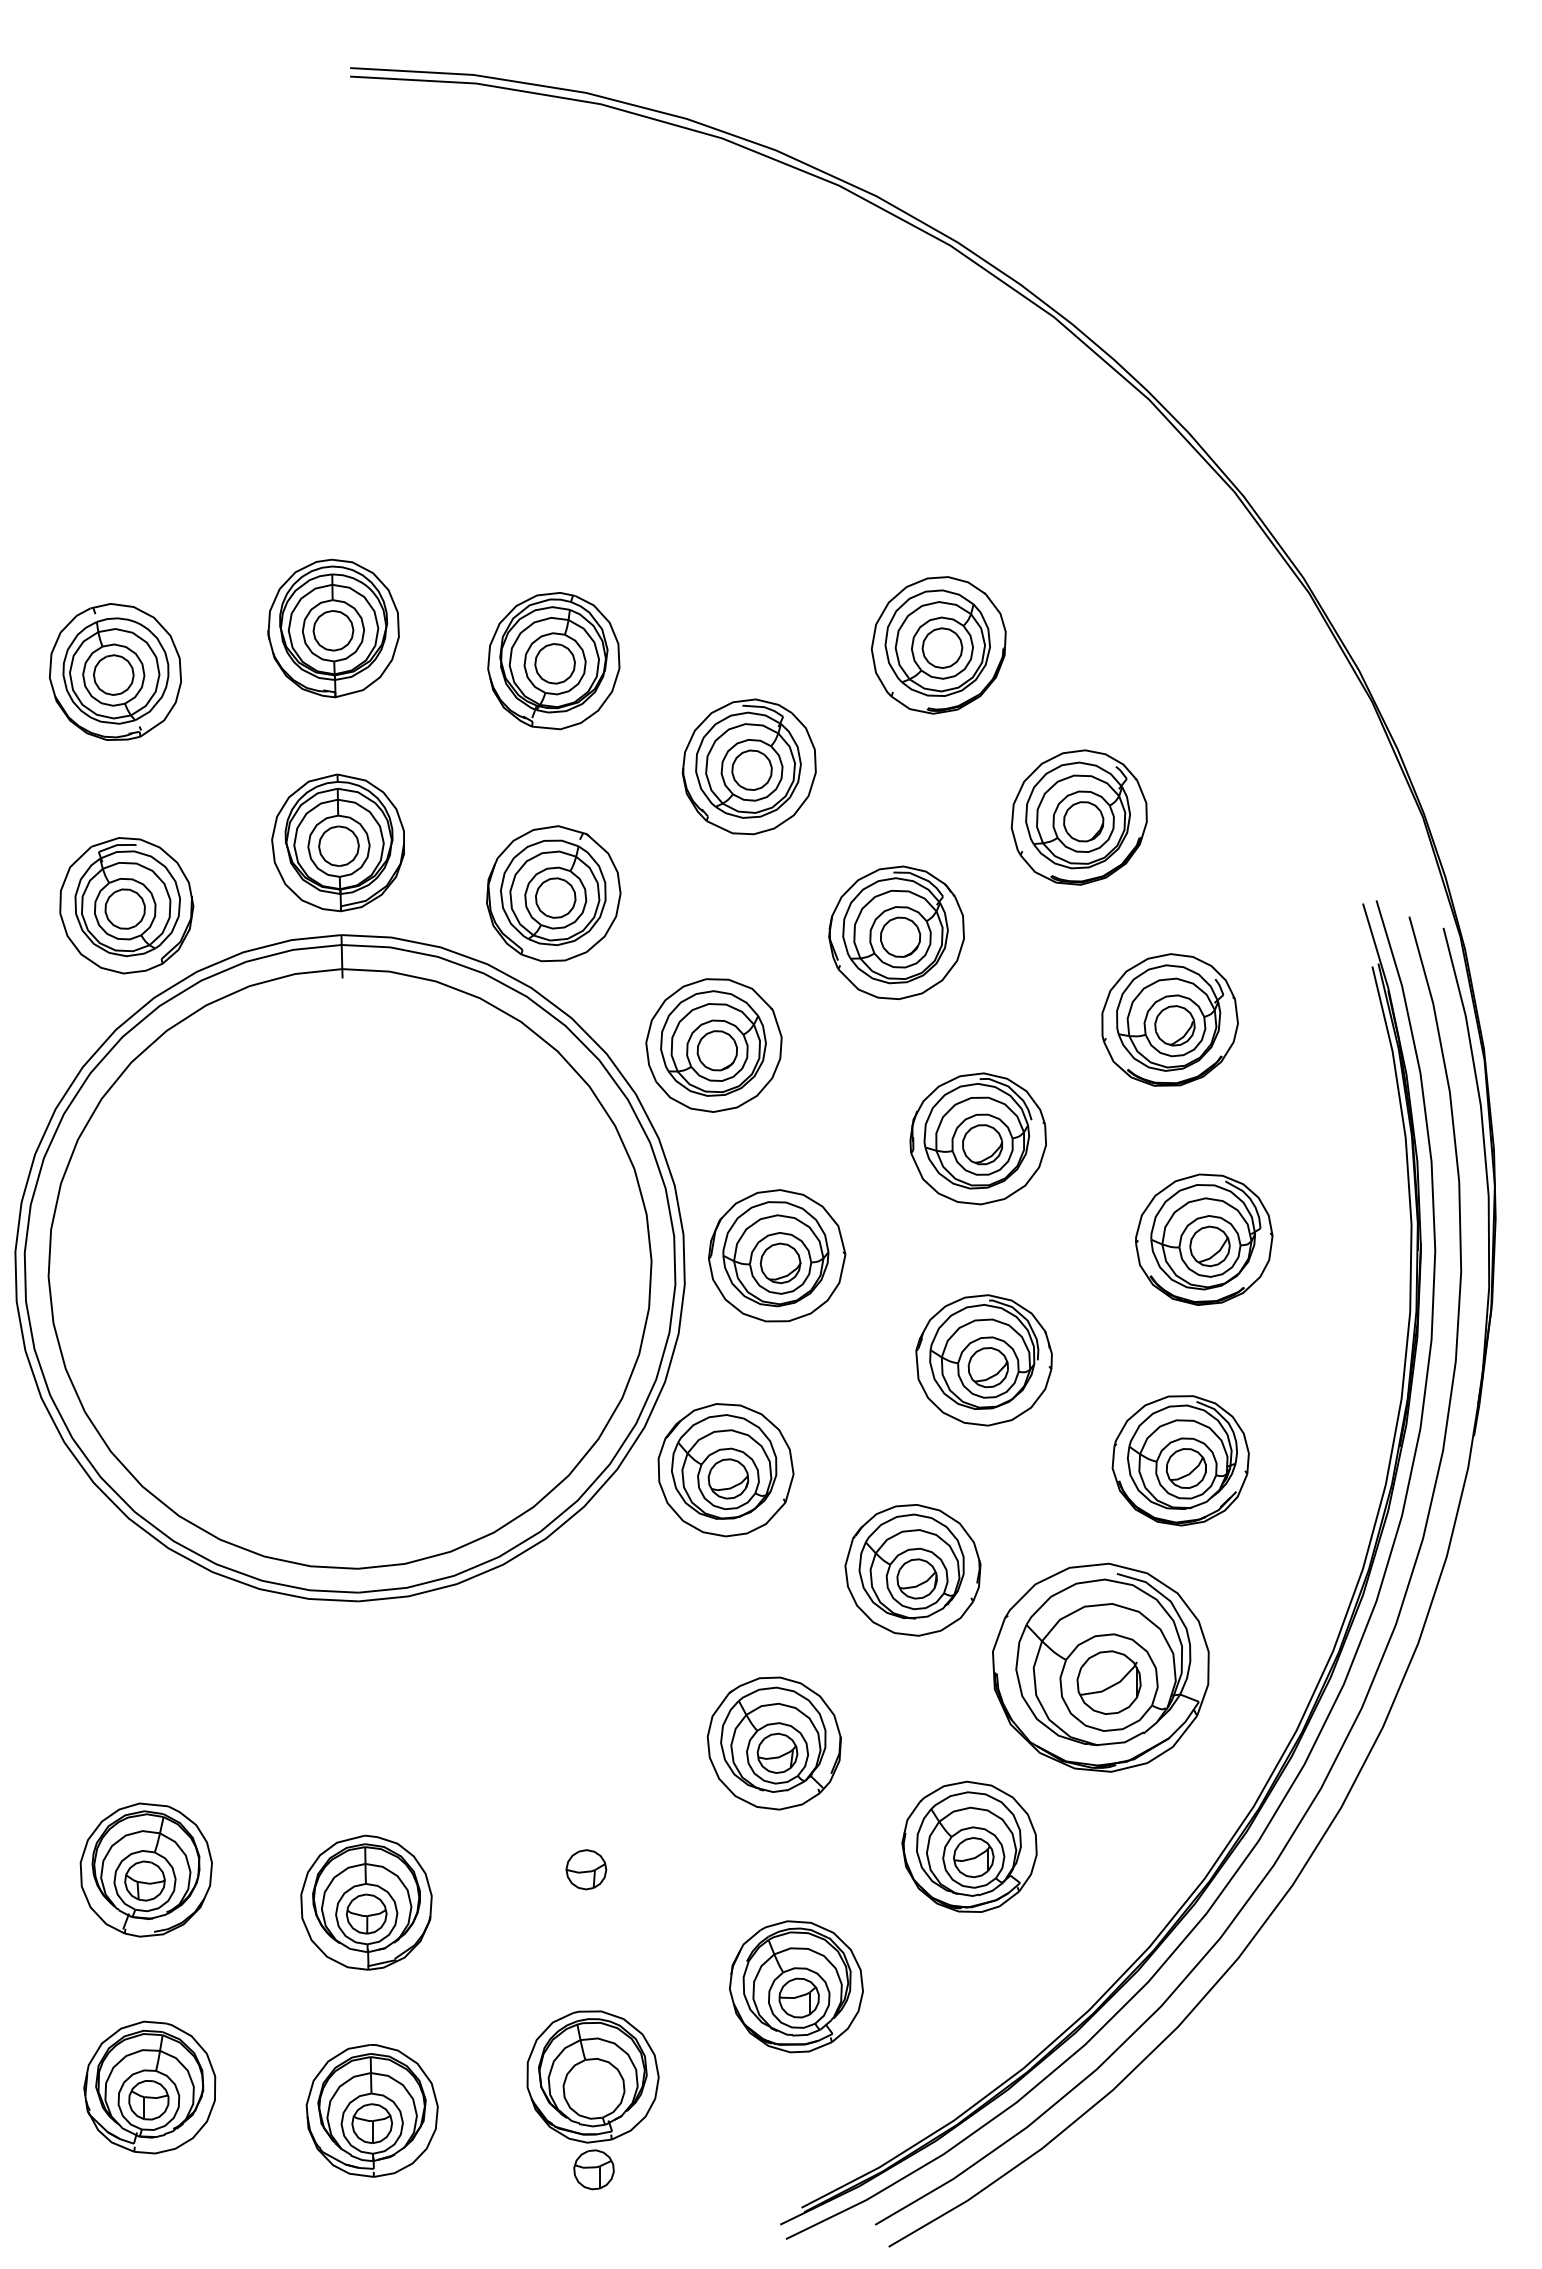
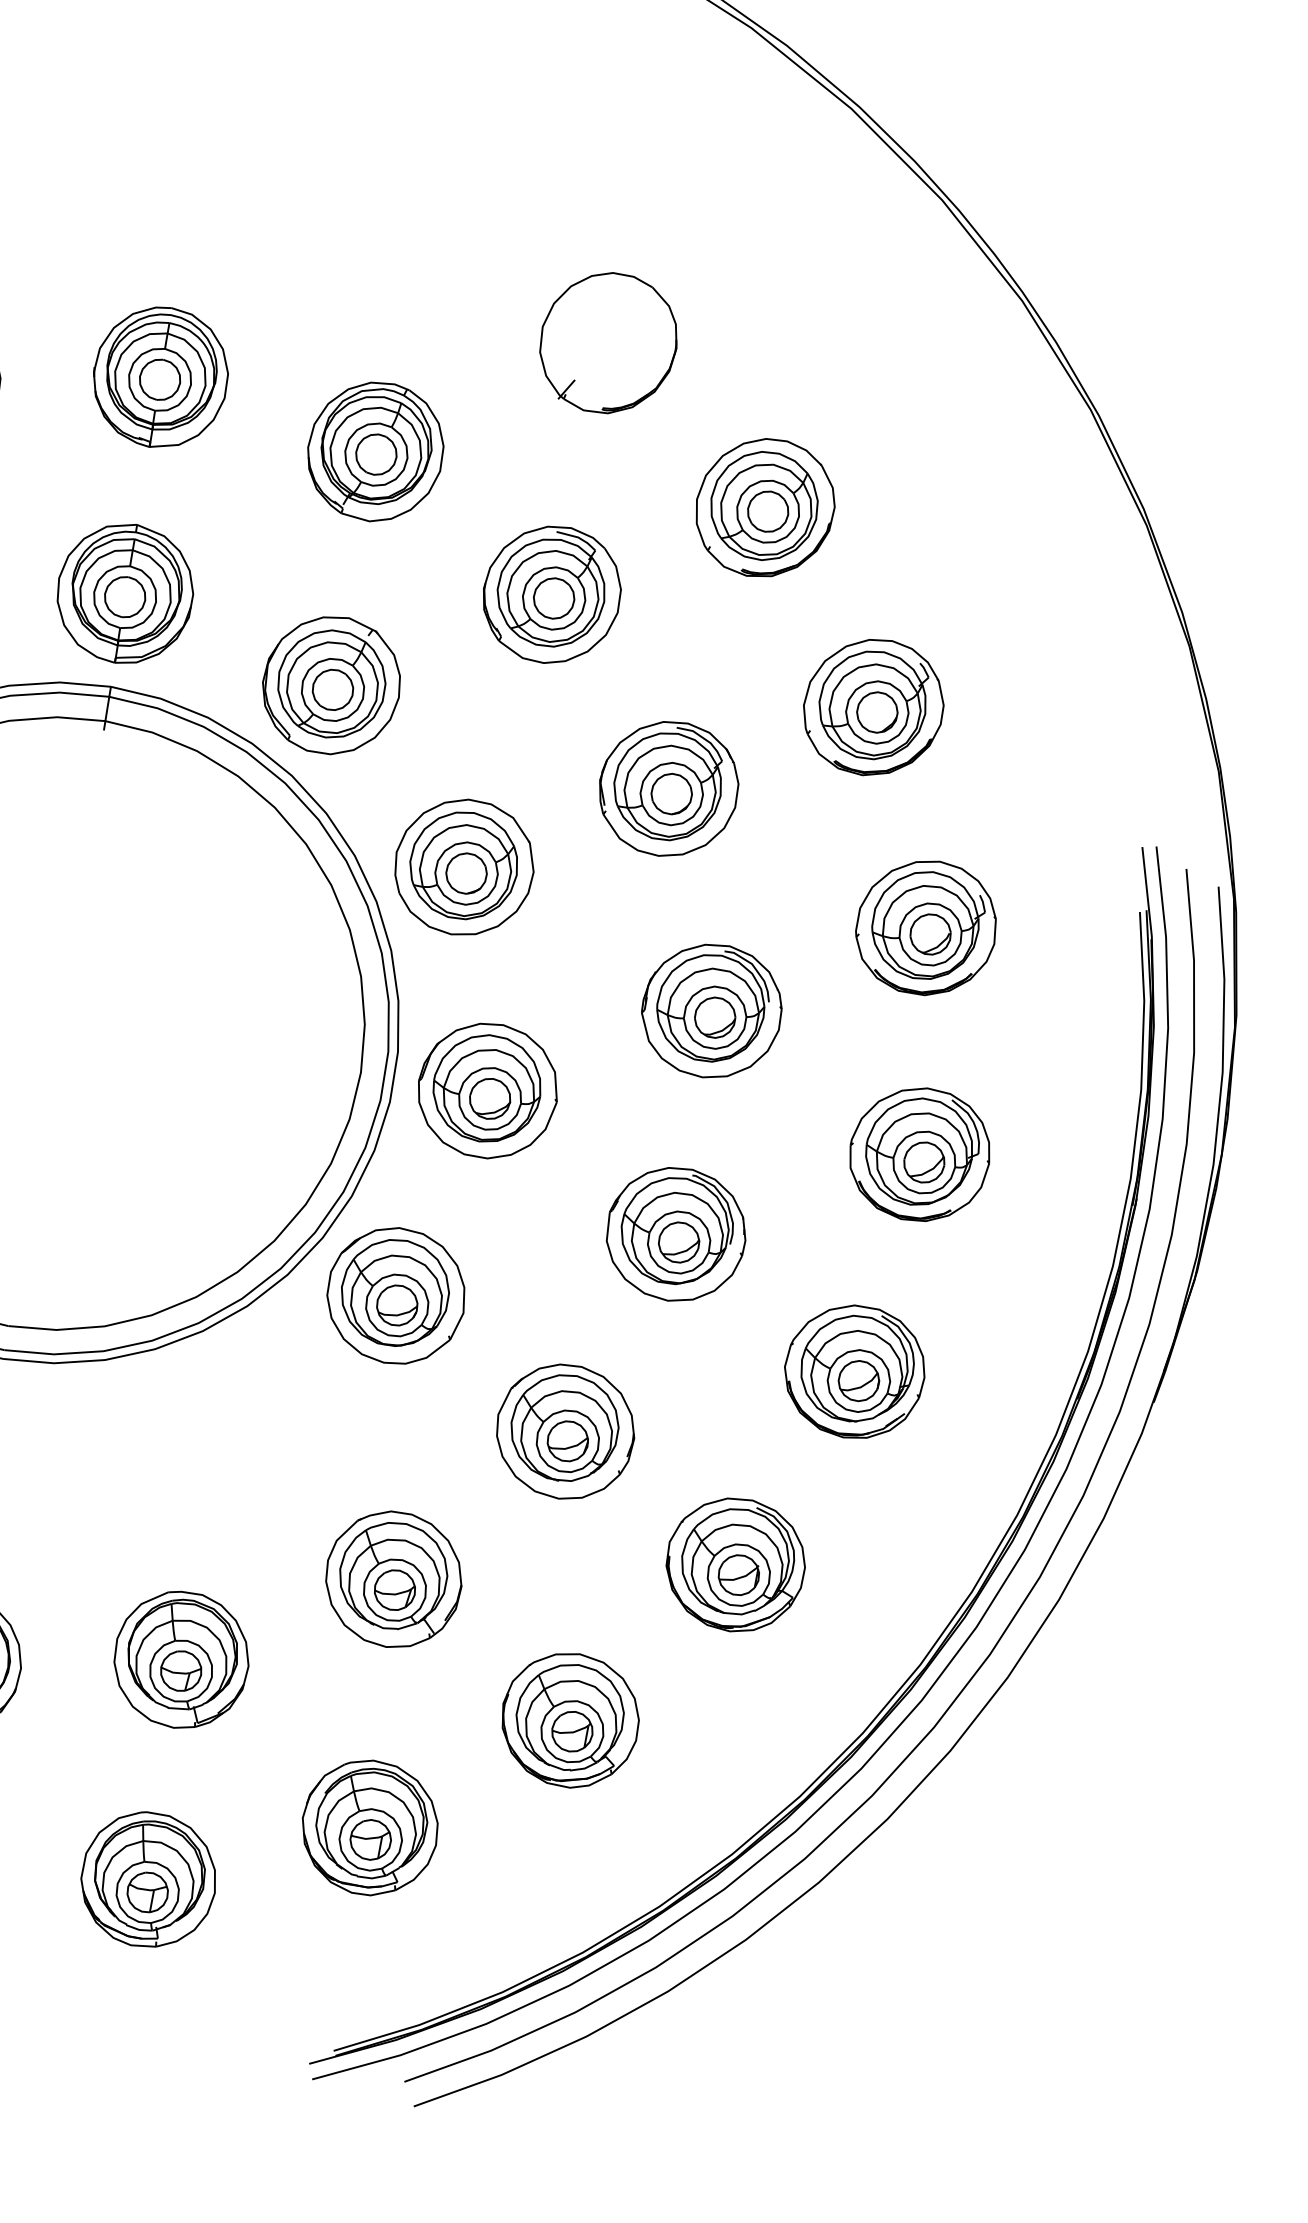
part: (758, 514) -> (608, 342), added
part: (1100, 1667) -> (735, 1564), size x0.62
part: (584, 1858) -> (181, 1659), added
part: (593, 2169) -> (147, 1892), moved

